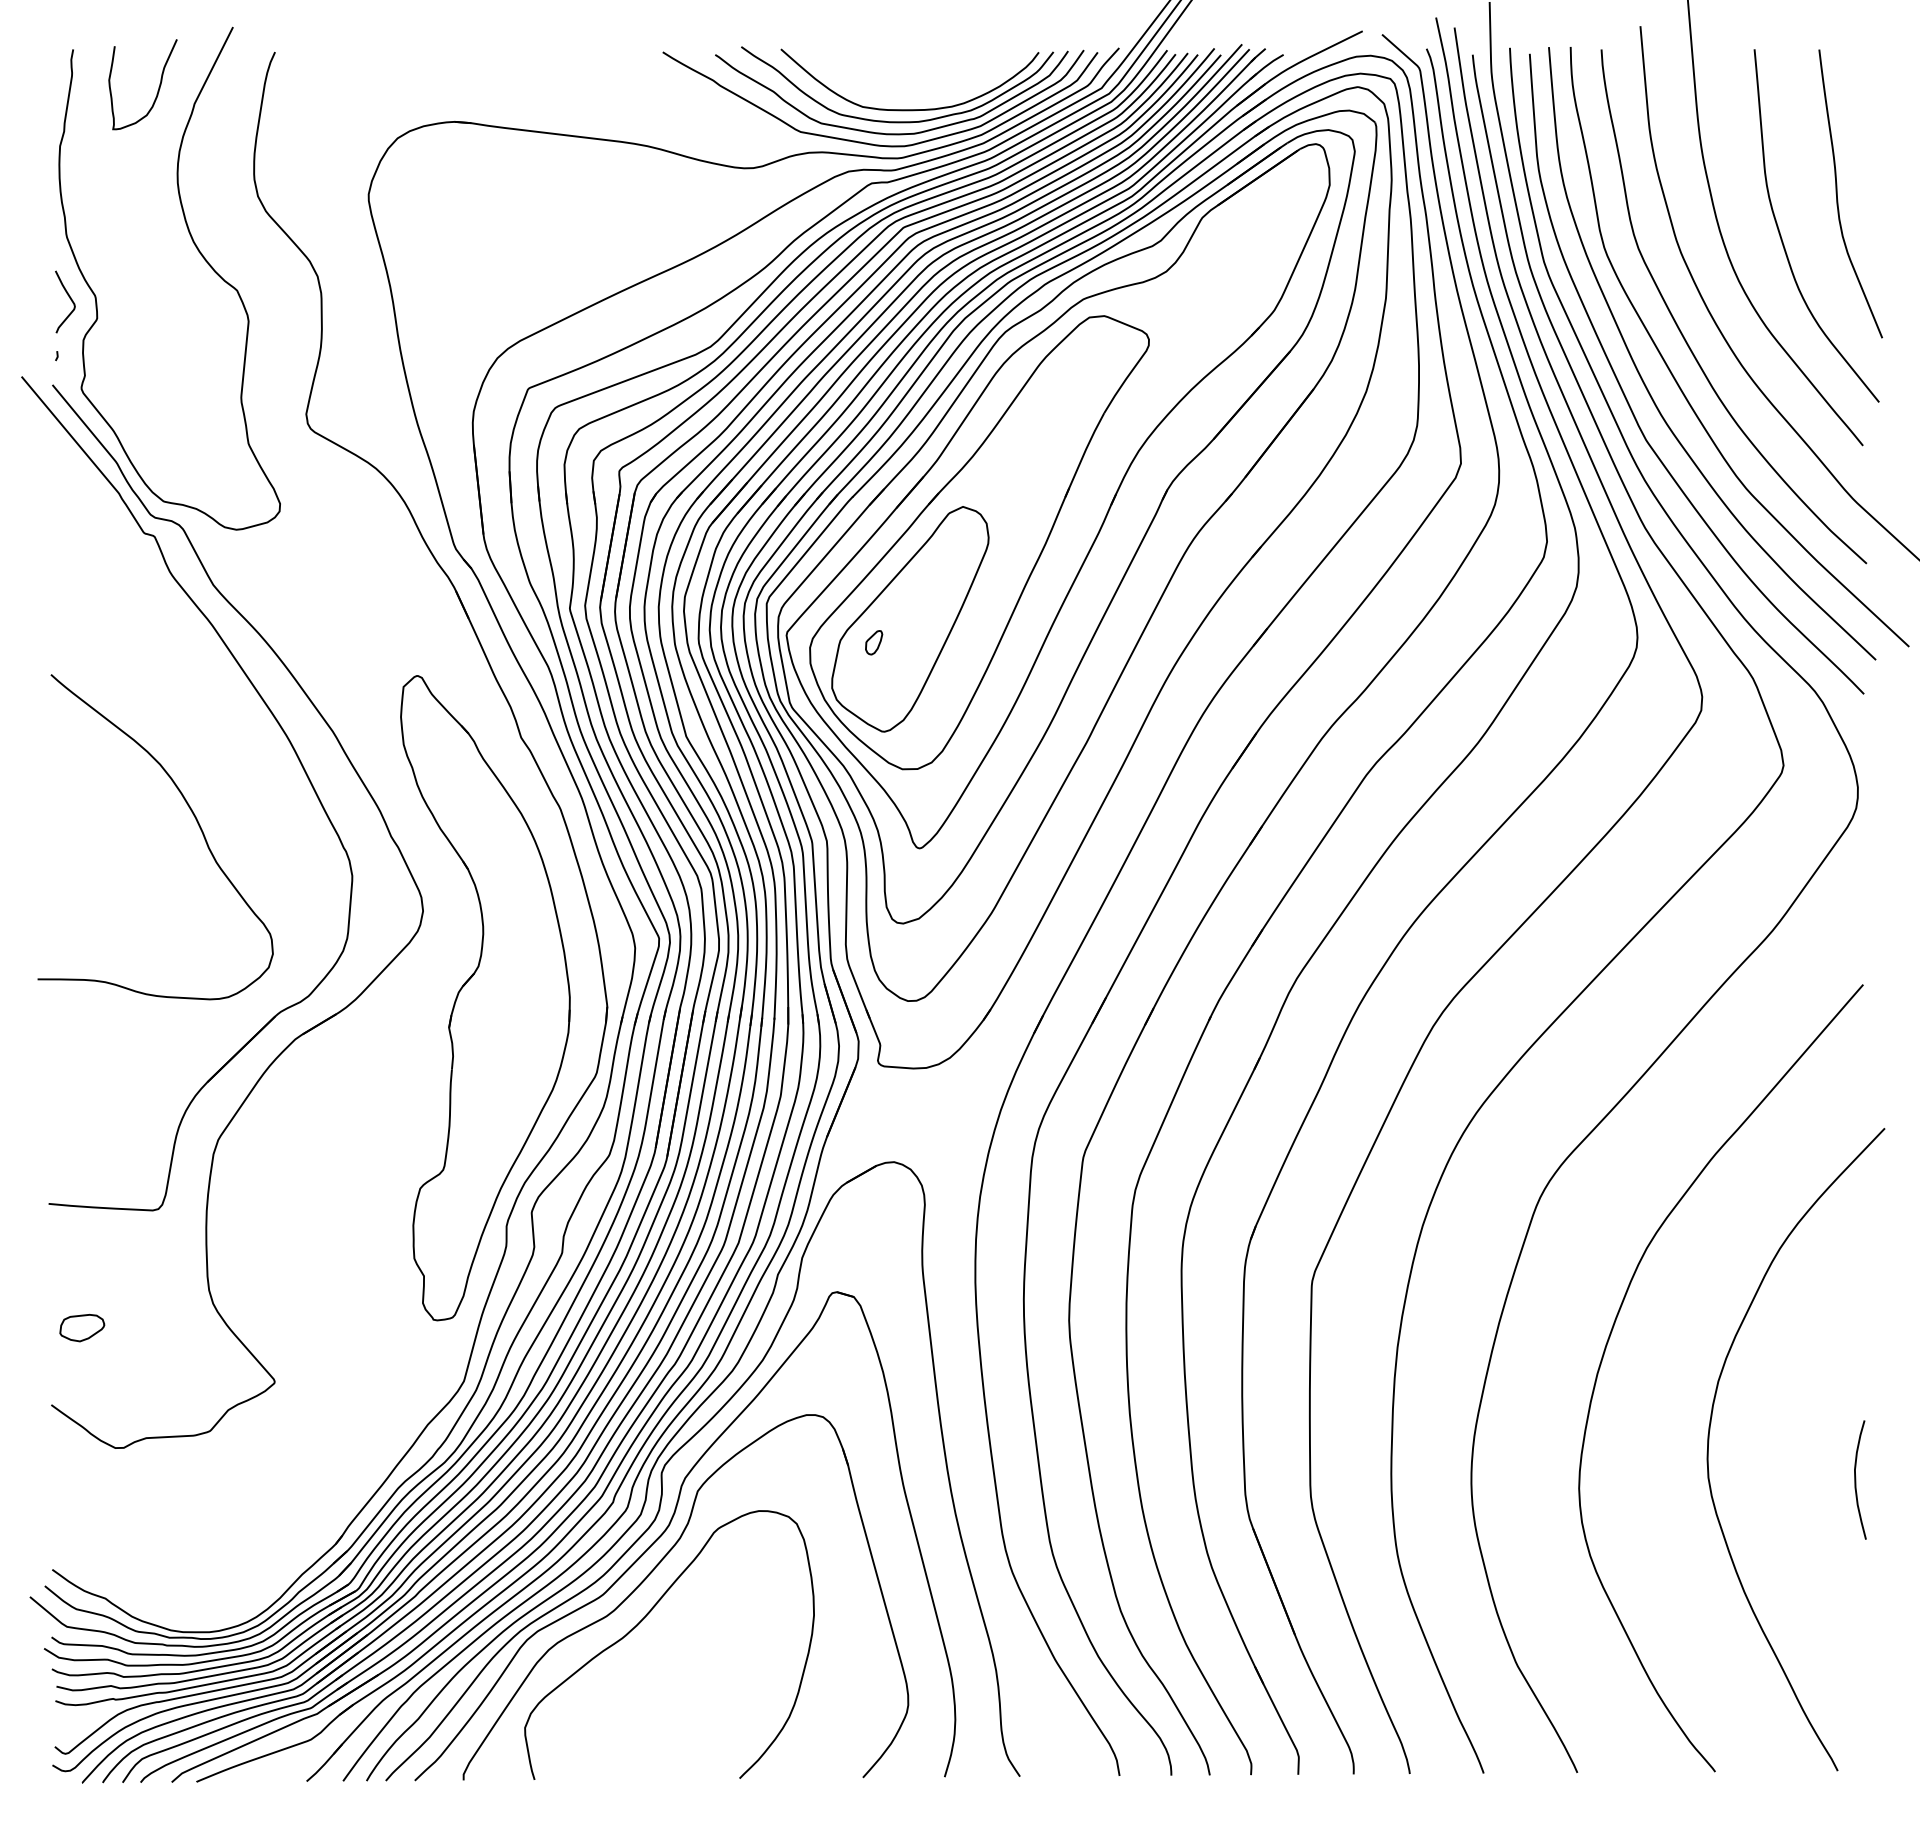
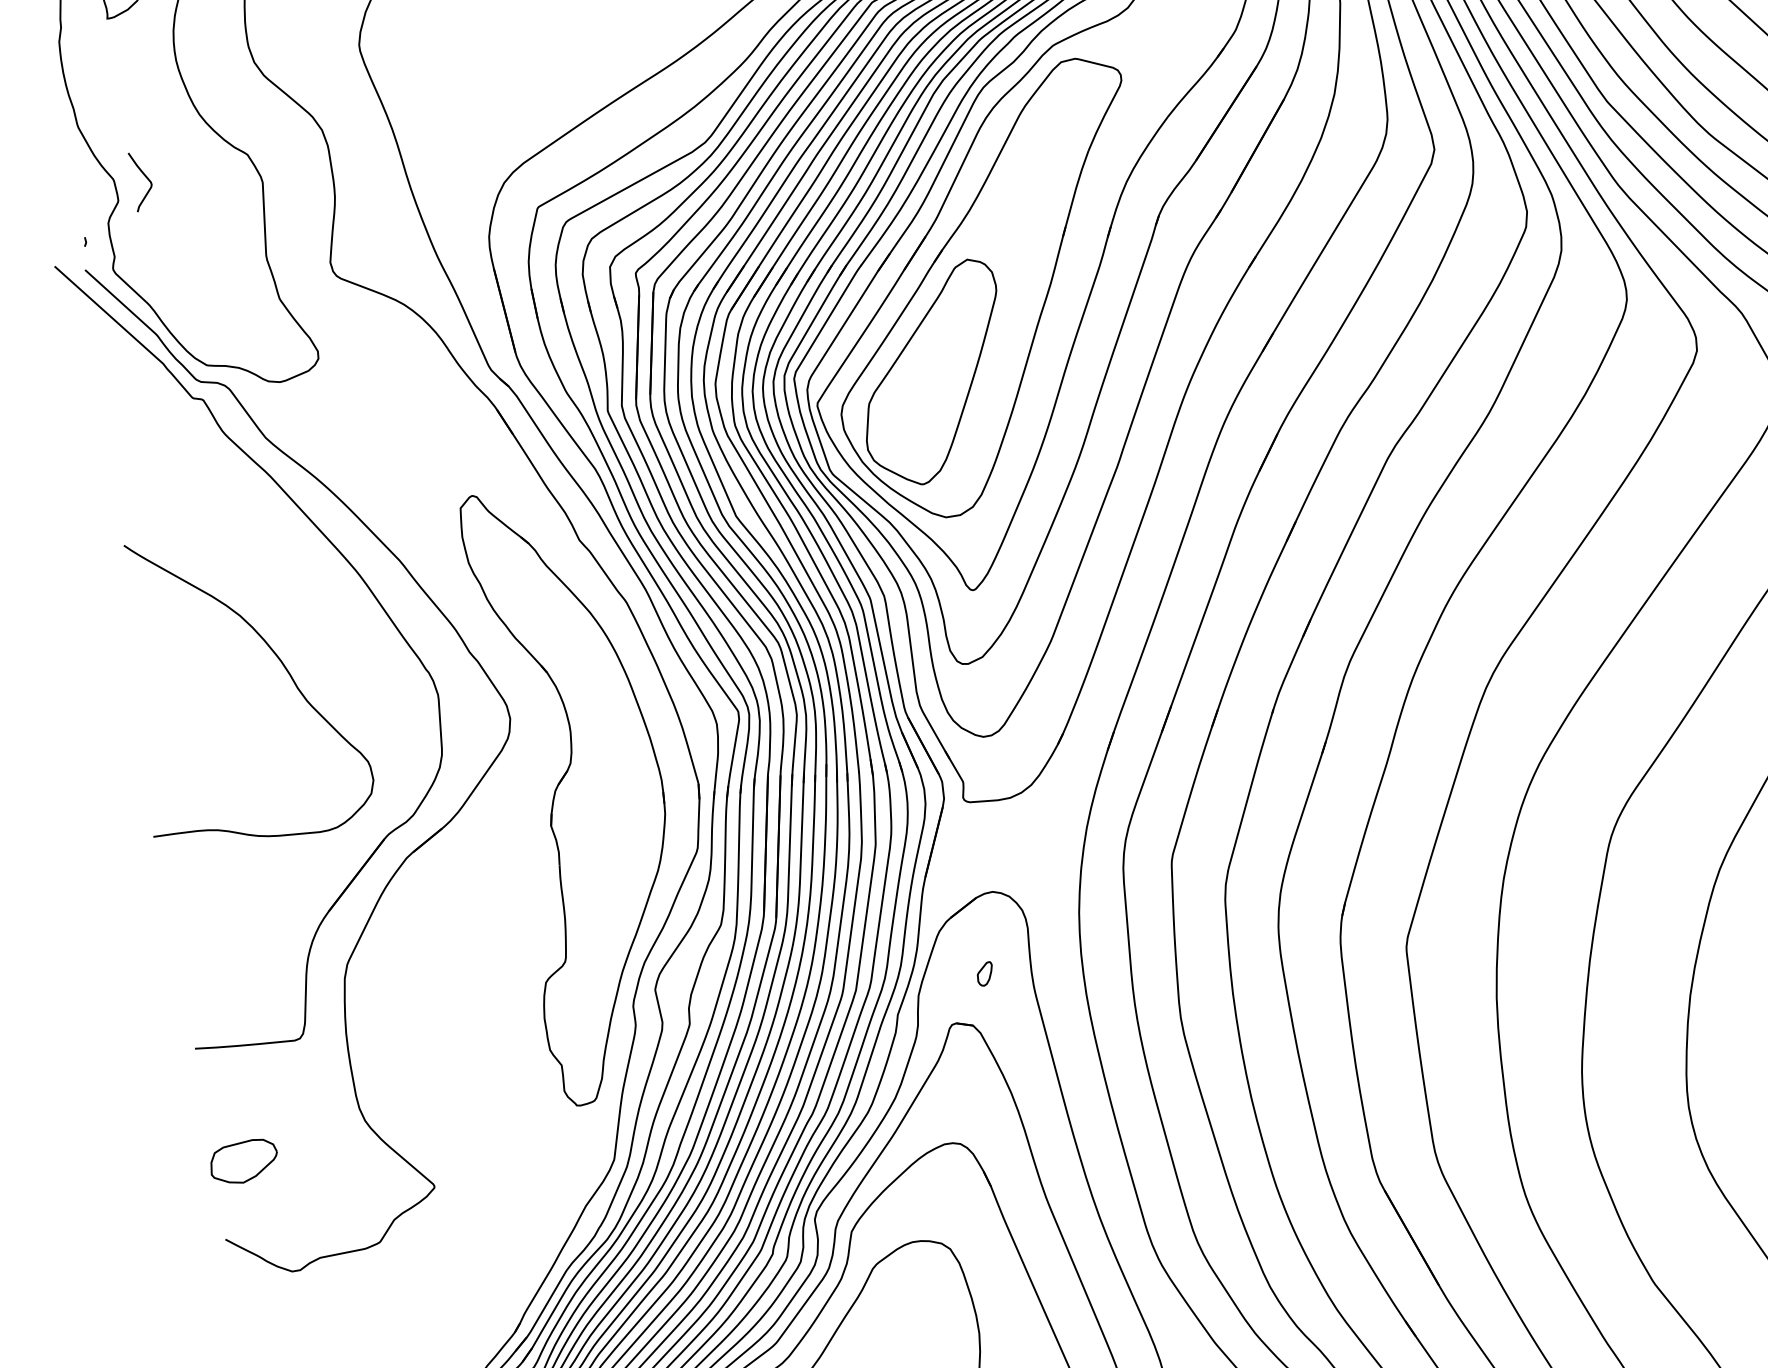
curve: (69, 298) -> (145, 177), moved
part: (874, 642) -> (985, 973), moved
part: (82, 1328) -> (244, 1162), size x1.6

